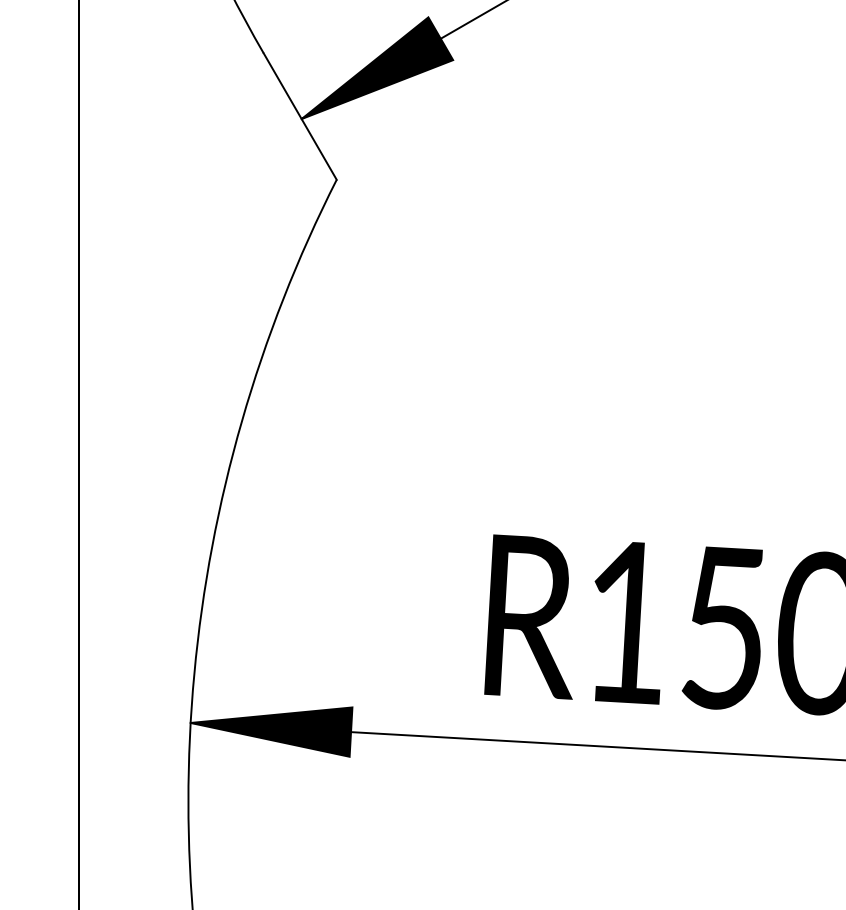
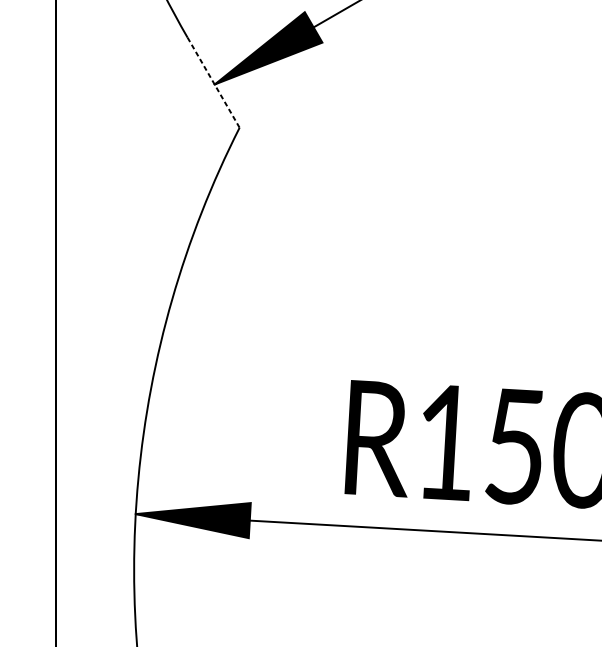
line: (300, 116) -> (213, 82), solid -> dashed

